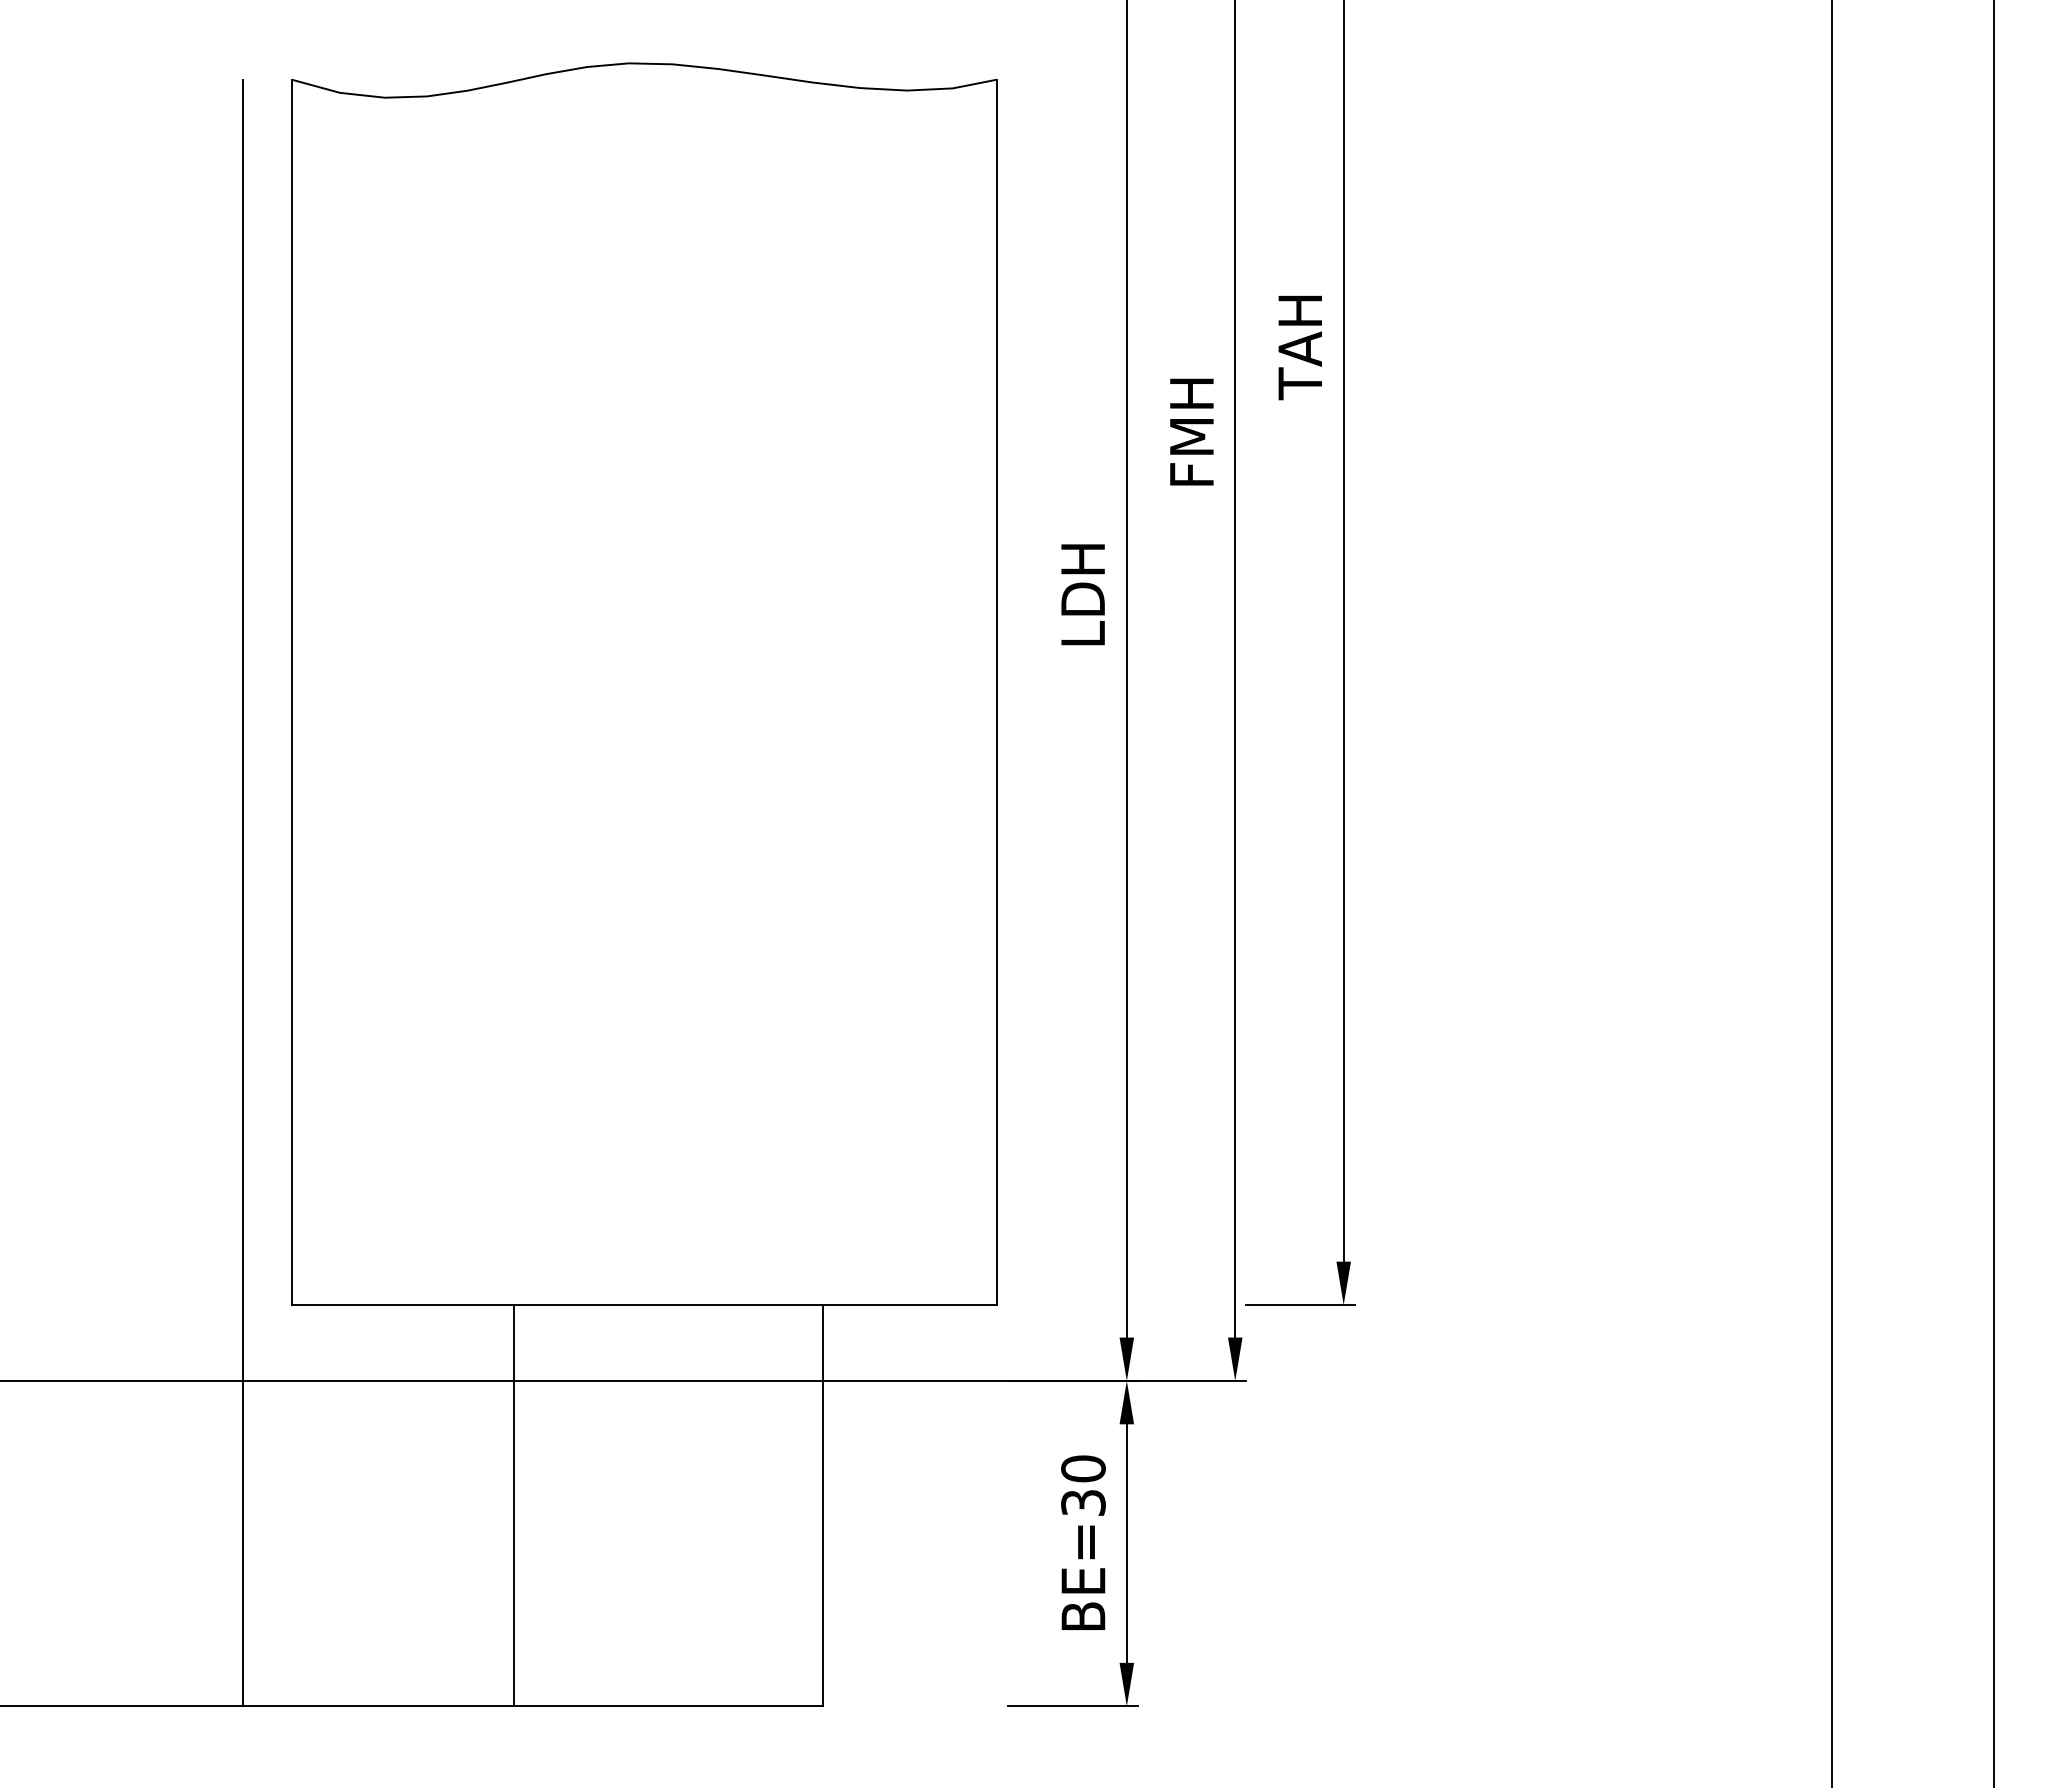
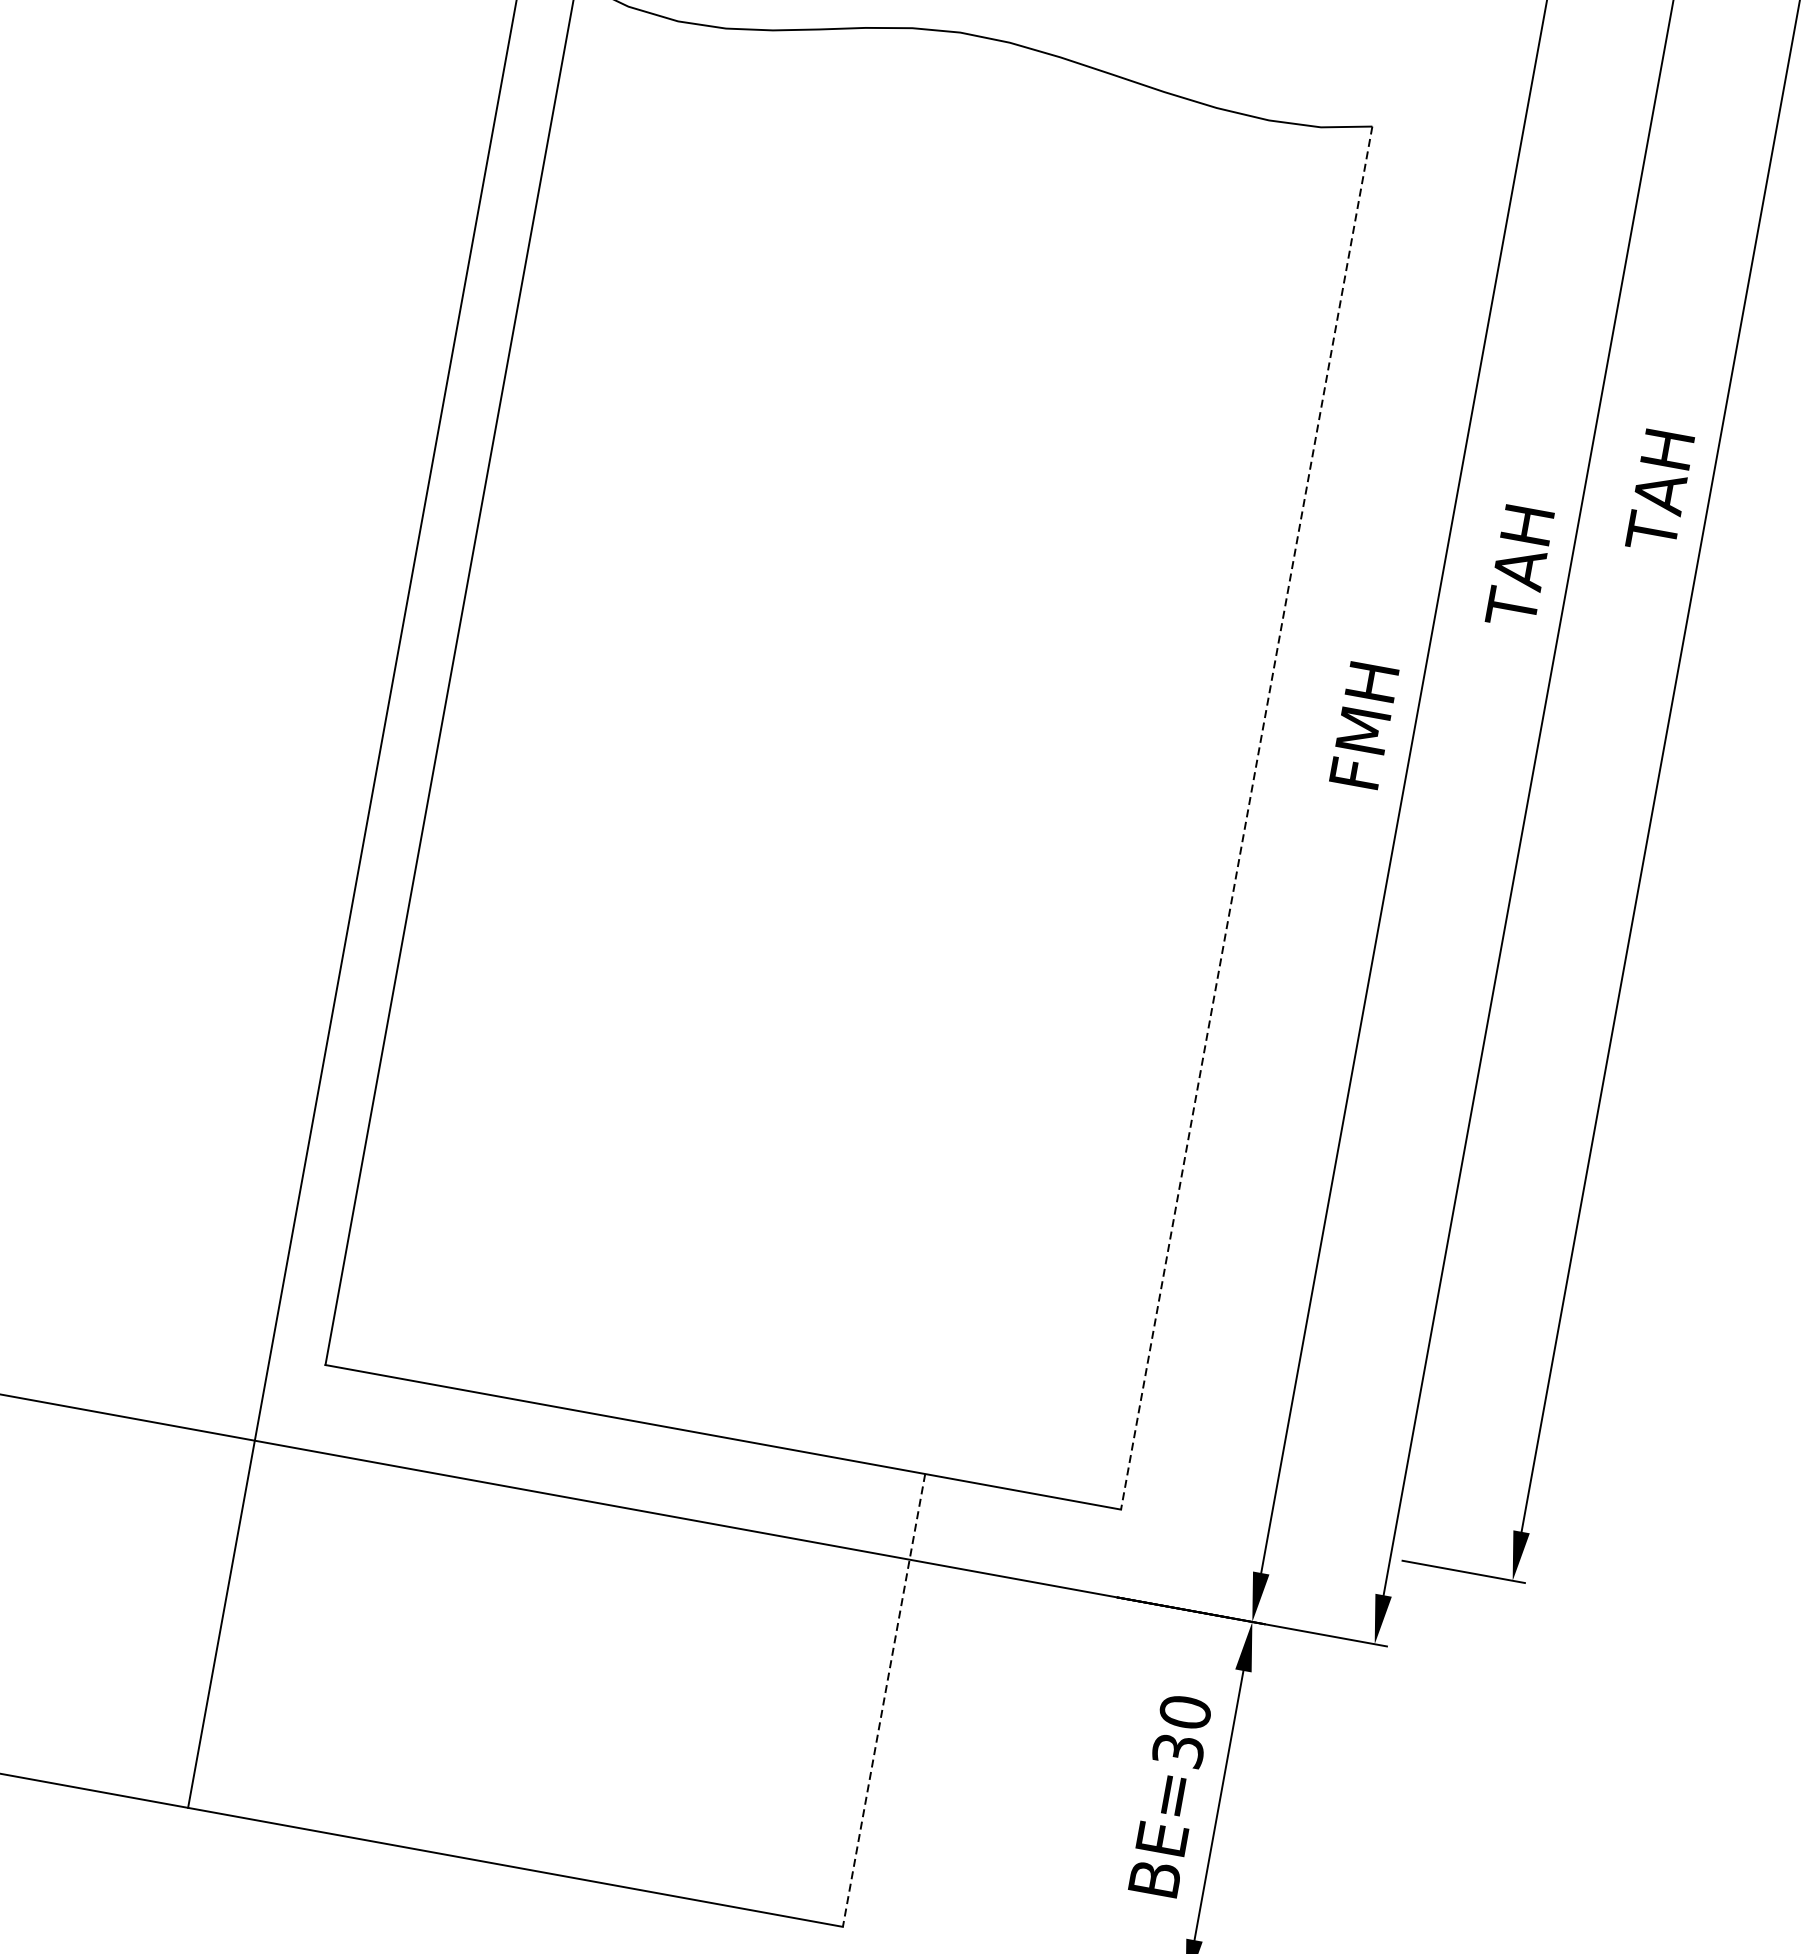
text: (1191, 432) -> (1519, 564), FMH -> TAH
text: (1082, 594) -> (1363, 725), LDH -> FMH
line: (996, 692) -> (1246, 818), solid -> dashed
line: (514, 1505) -> (535, 1636), removed
line: (823, 1505) -> (884, 1700), solid -> dashed

